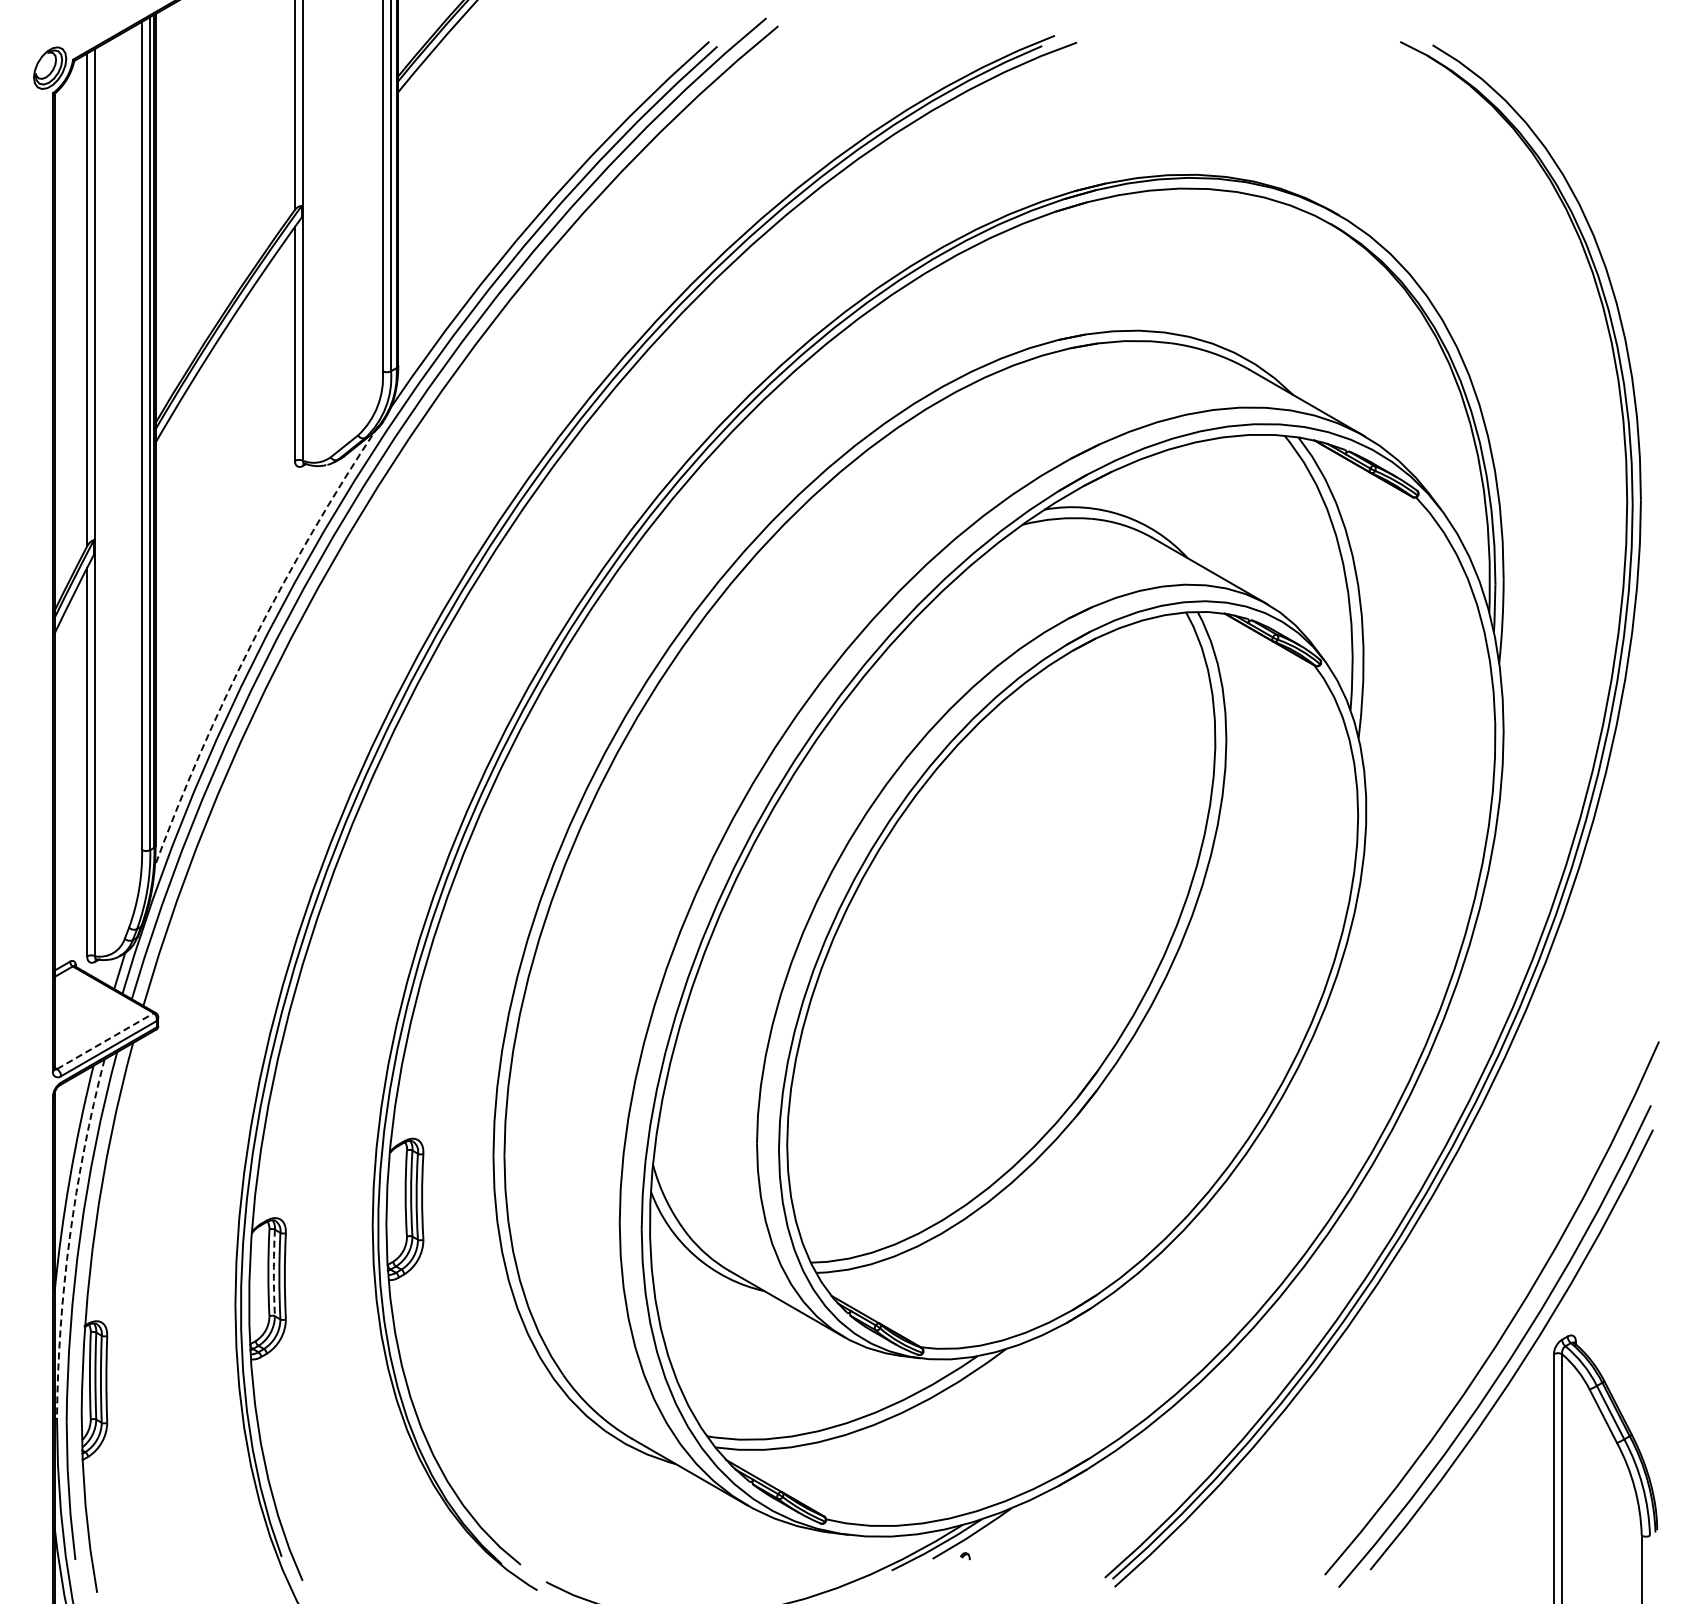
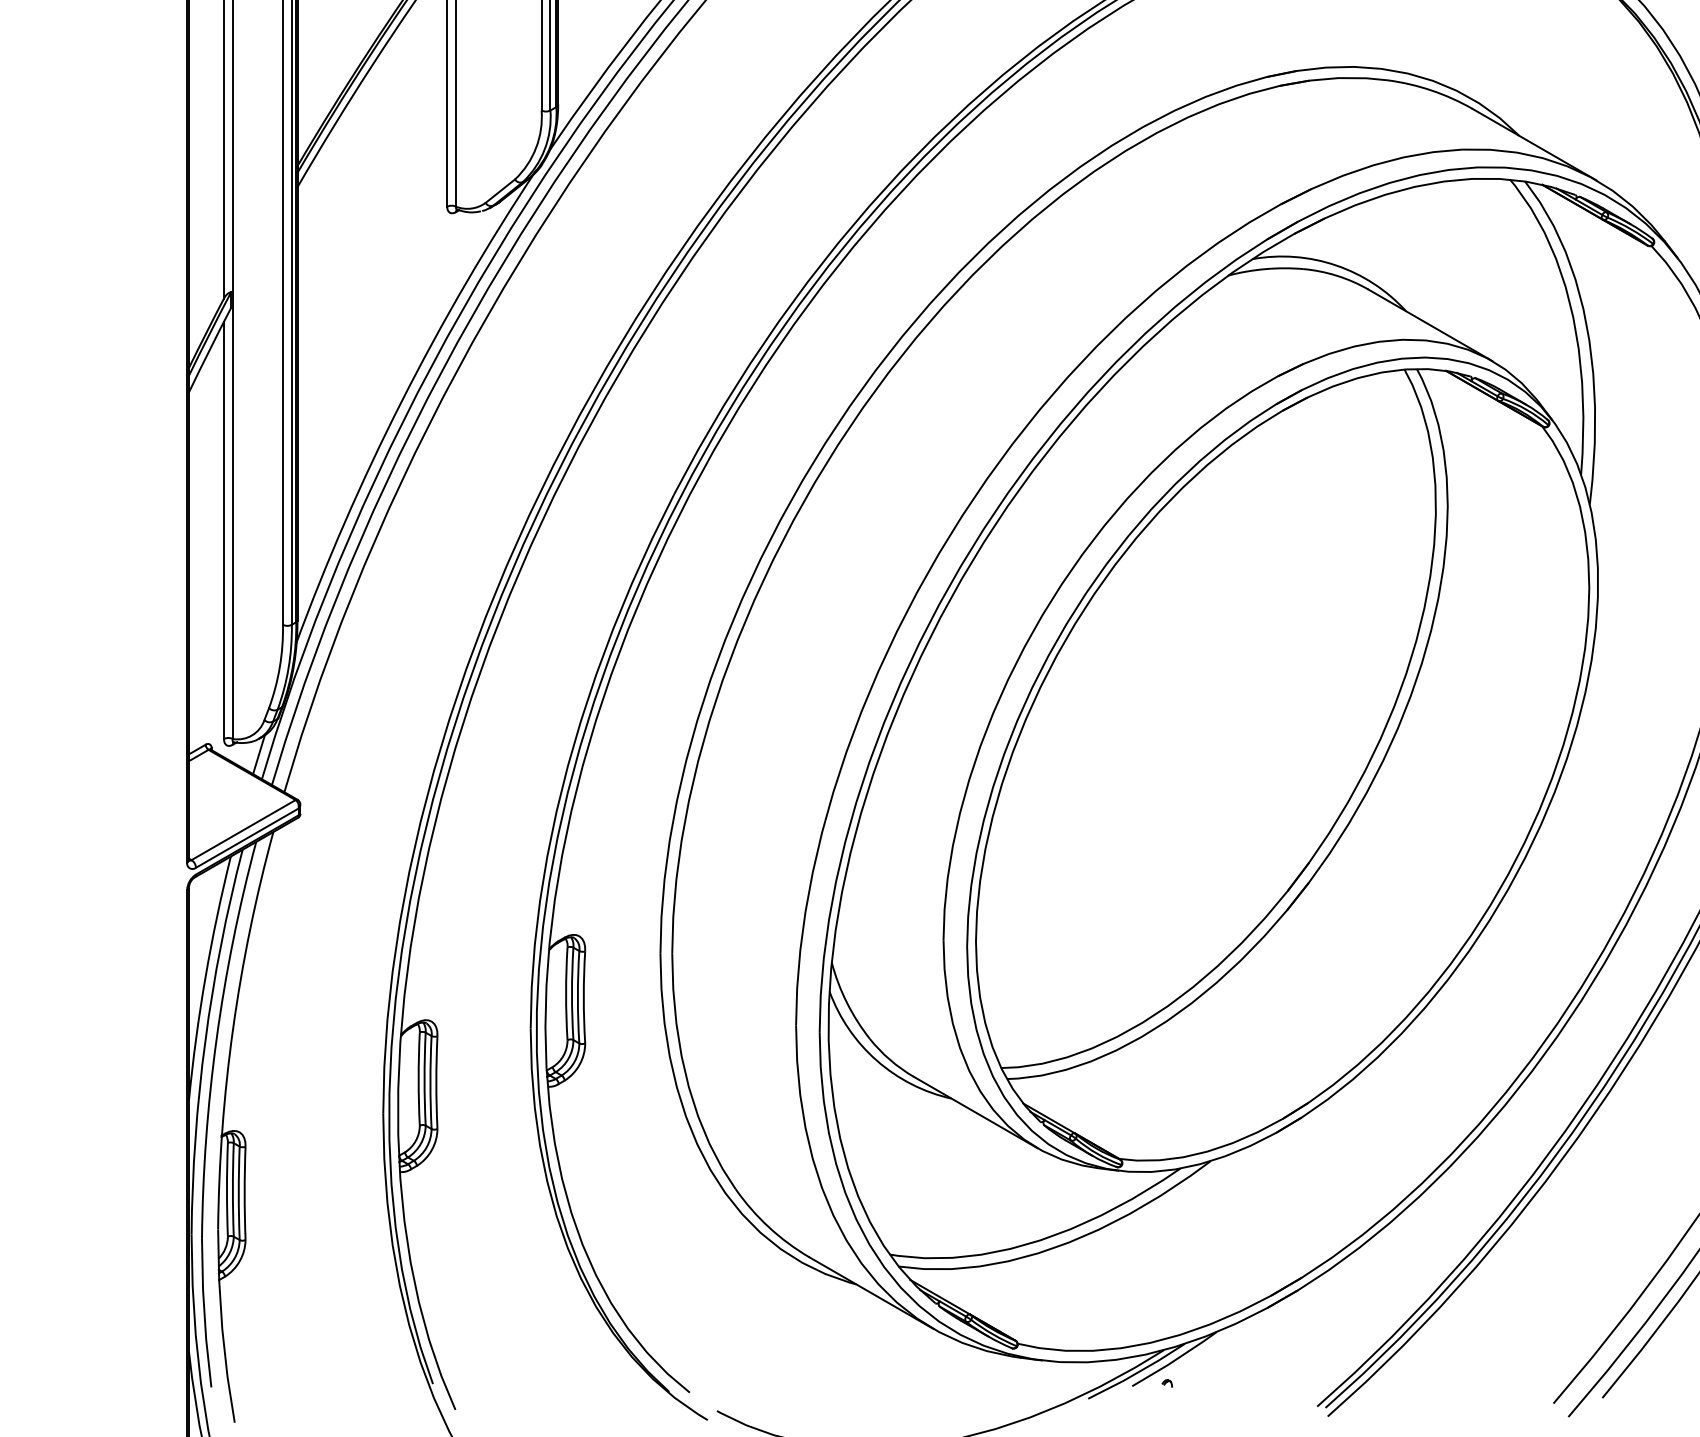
arc: (253, 641) -> (402, 400), dashed -> solid
line: (105, 1041) -> (243, 830), dashed -> solid
arc: (69, 1237) -> (205, 1041), dashed -> solid
arc: (273, 1272) -> (424, 1078), dashed -> solid

